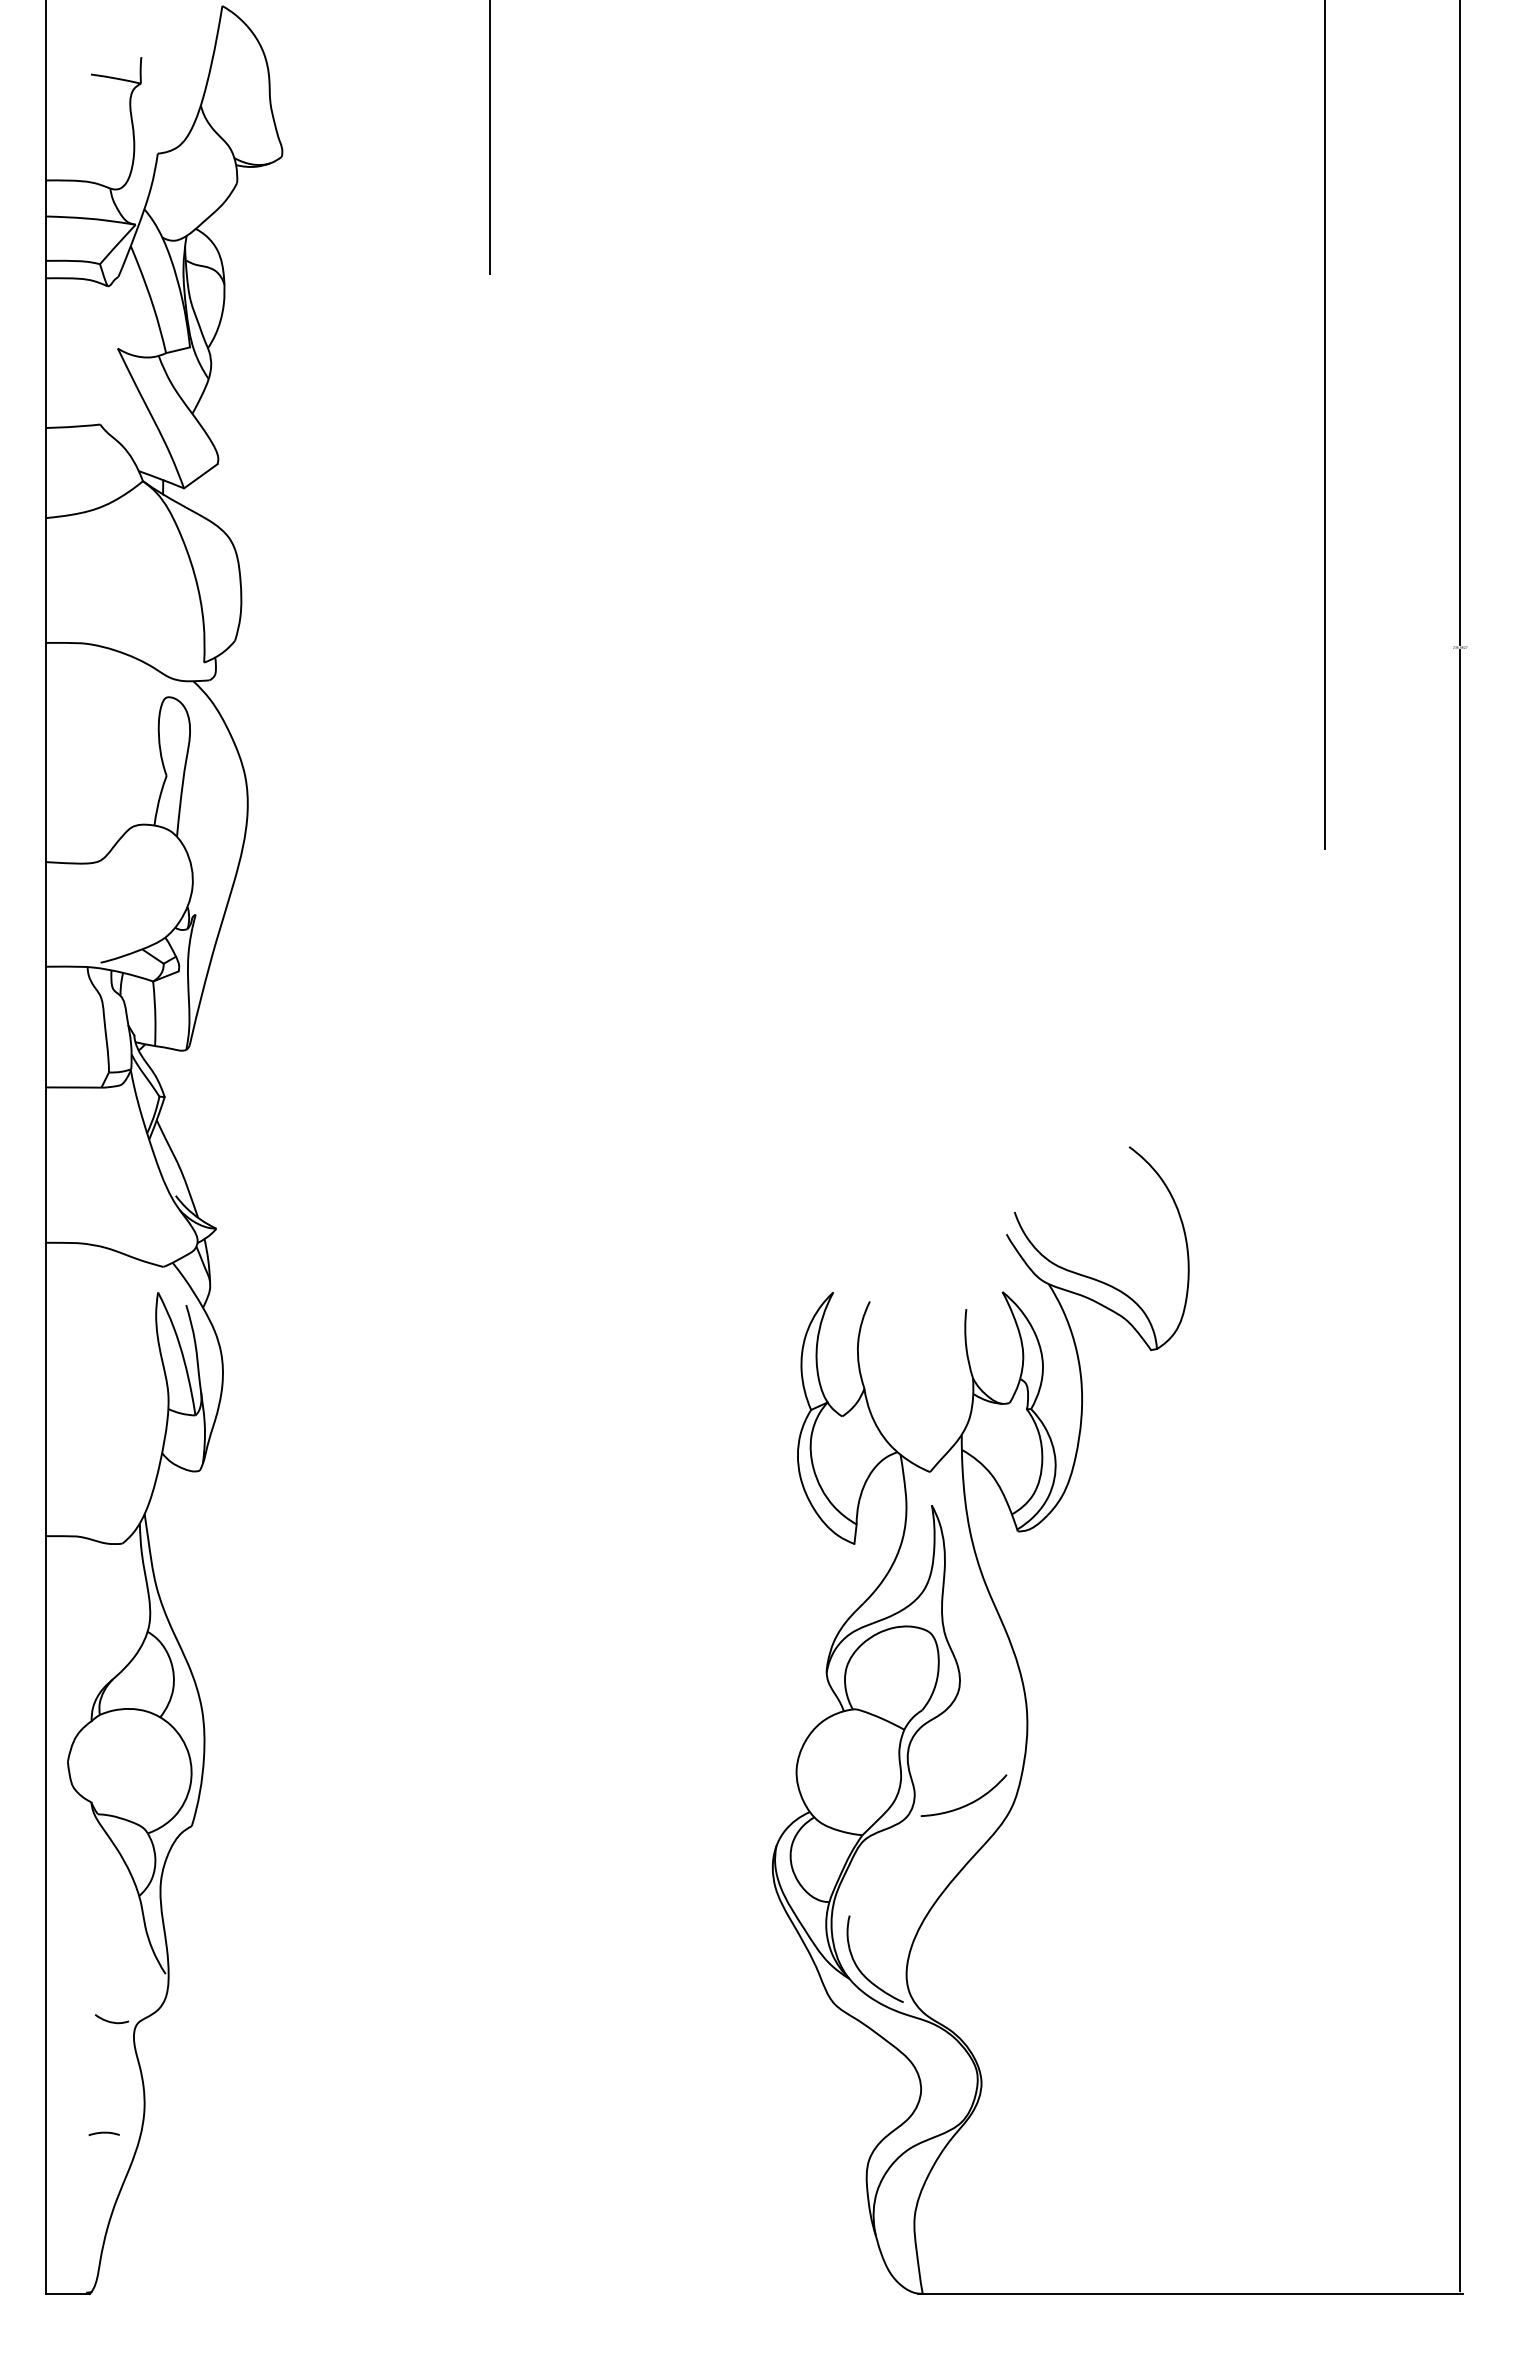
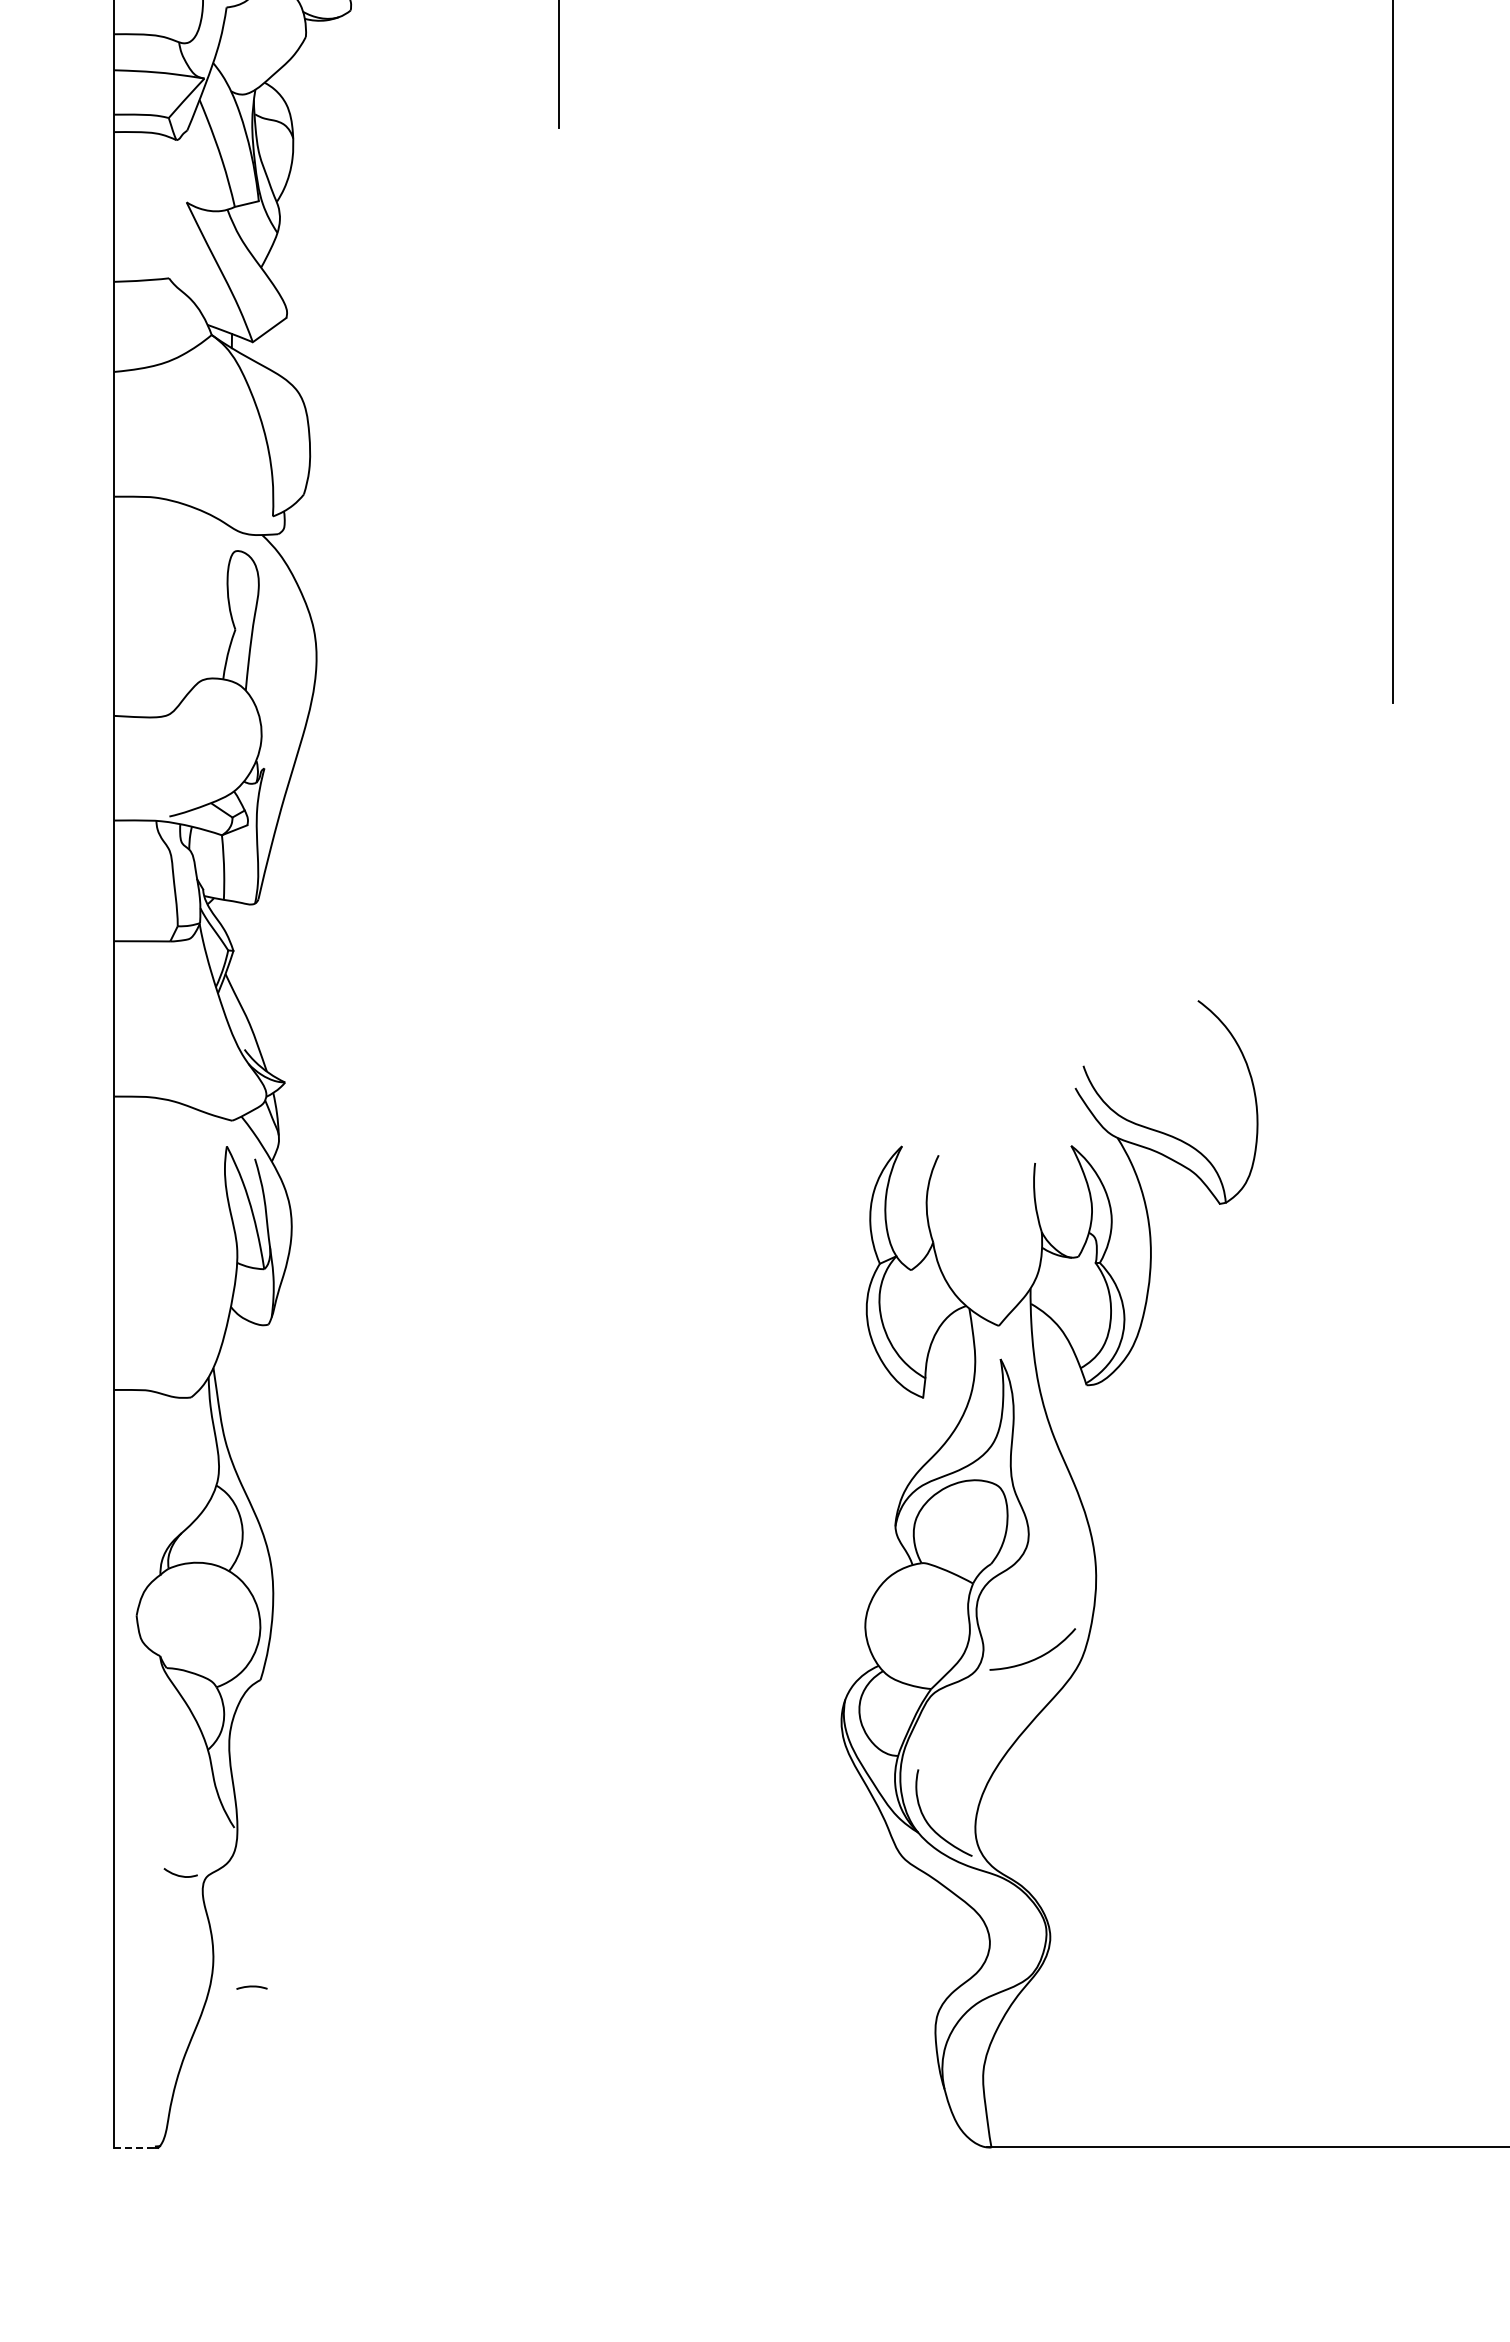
curve: (103, 2133) -> (251, 1987), moved
line: (66, 2294) -> (135, 2148), solid -> dashed

